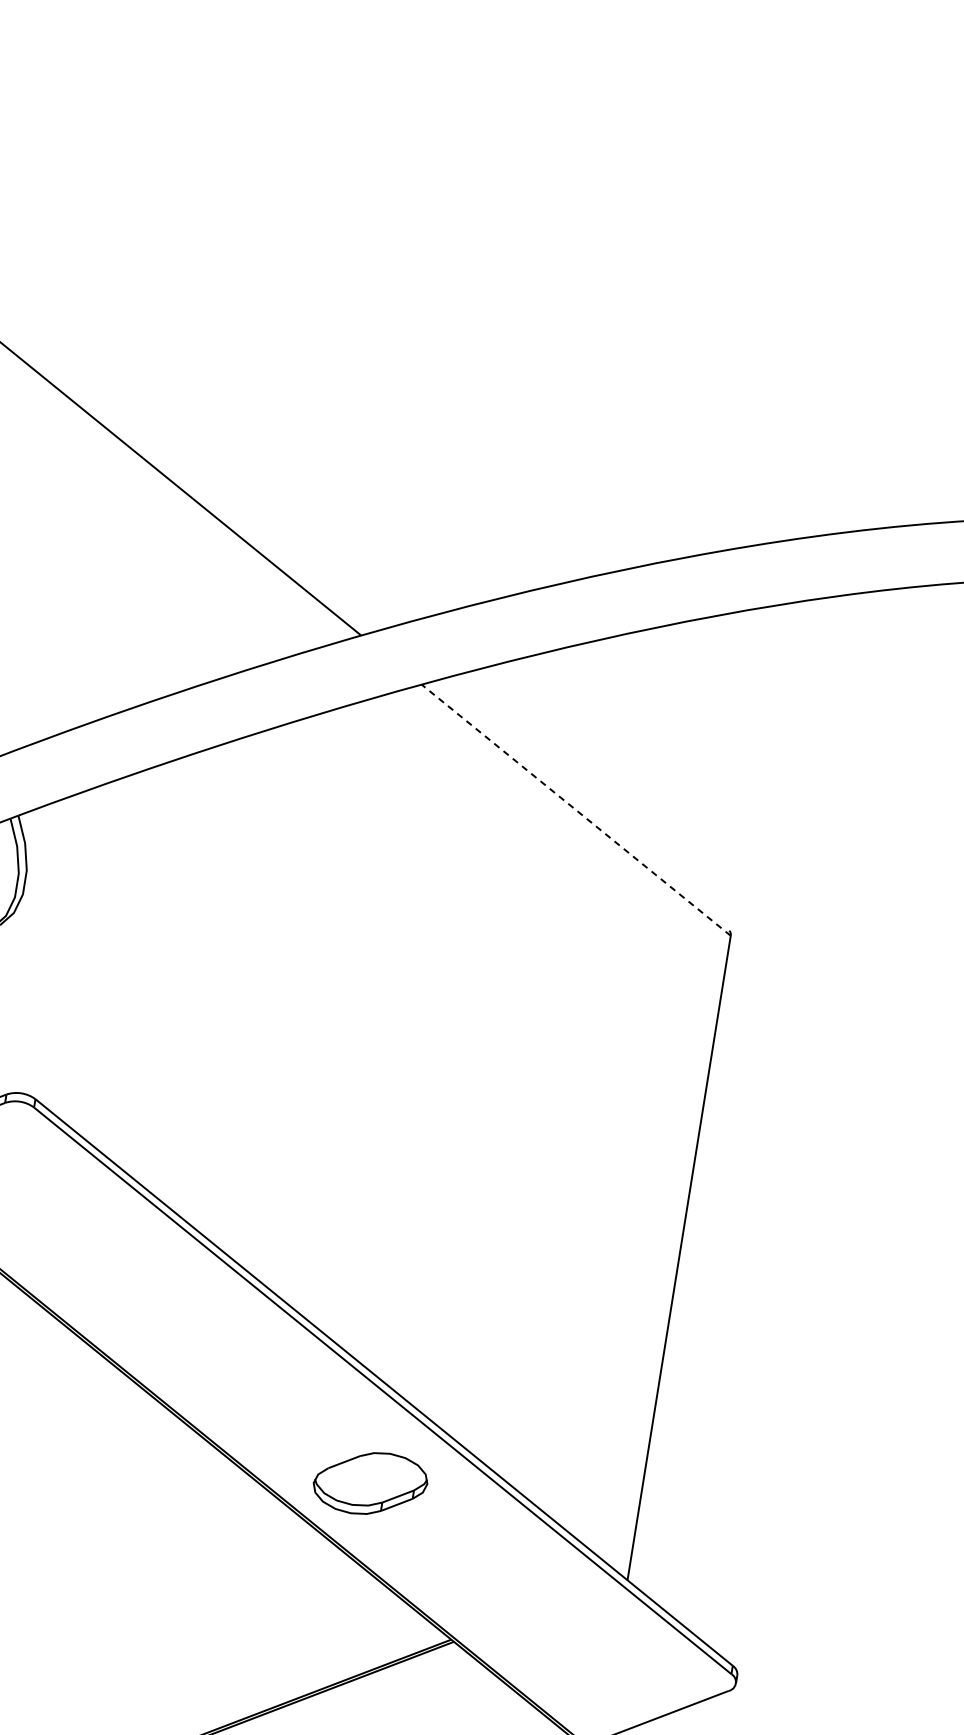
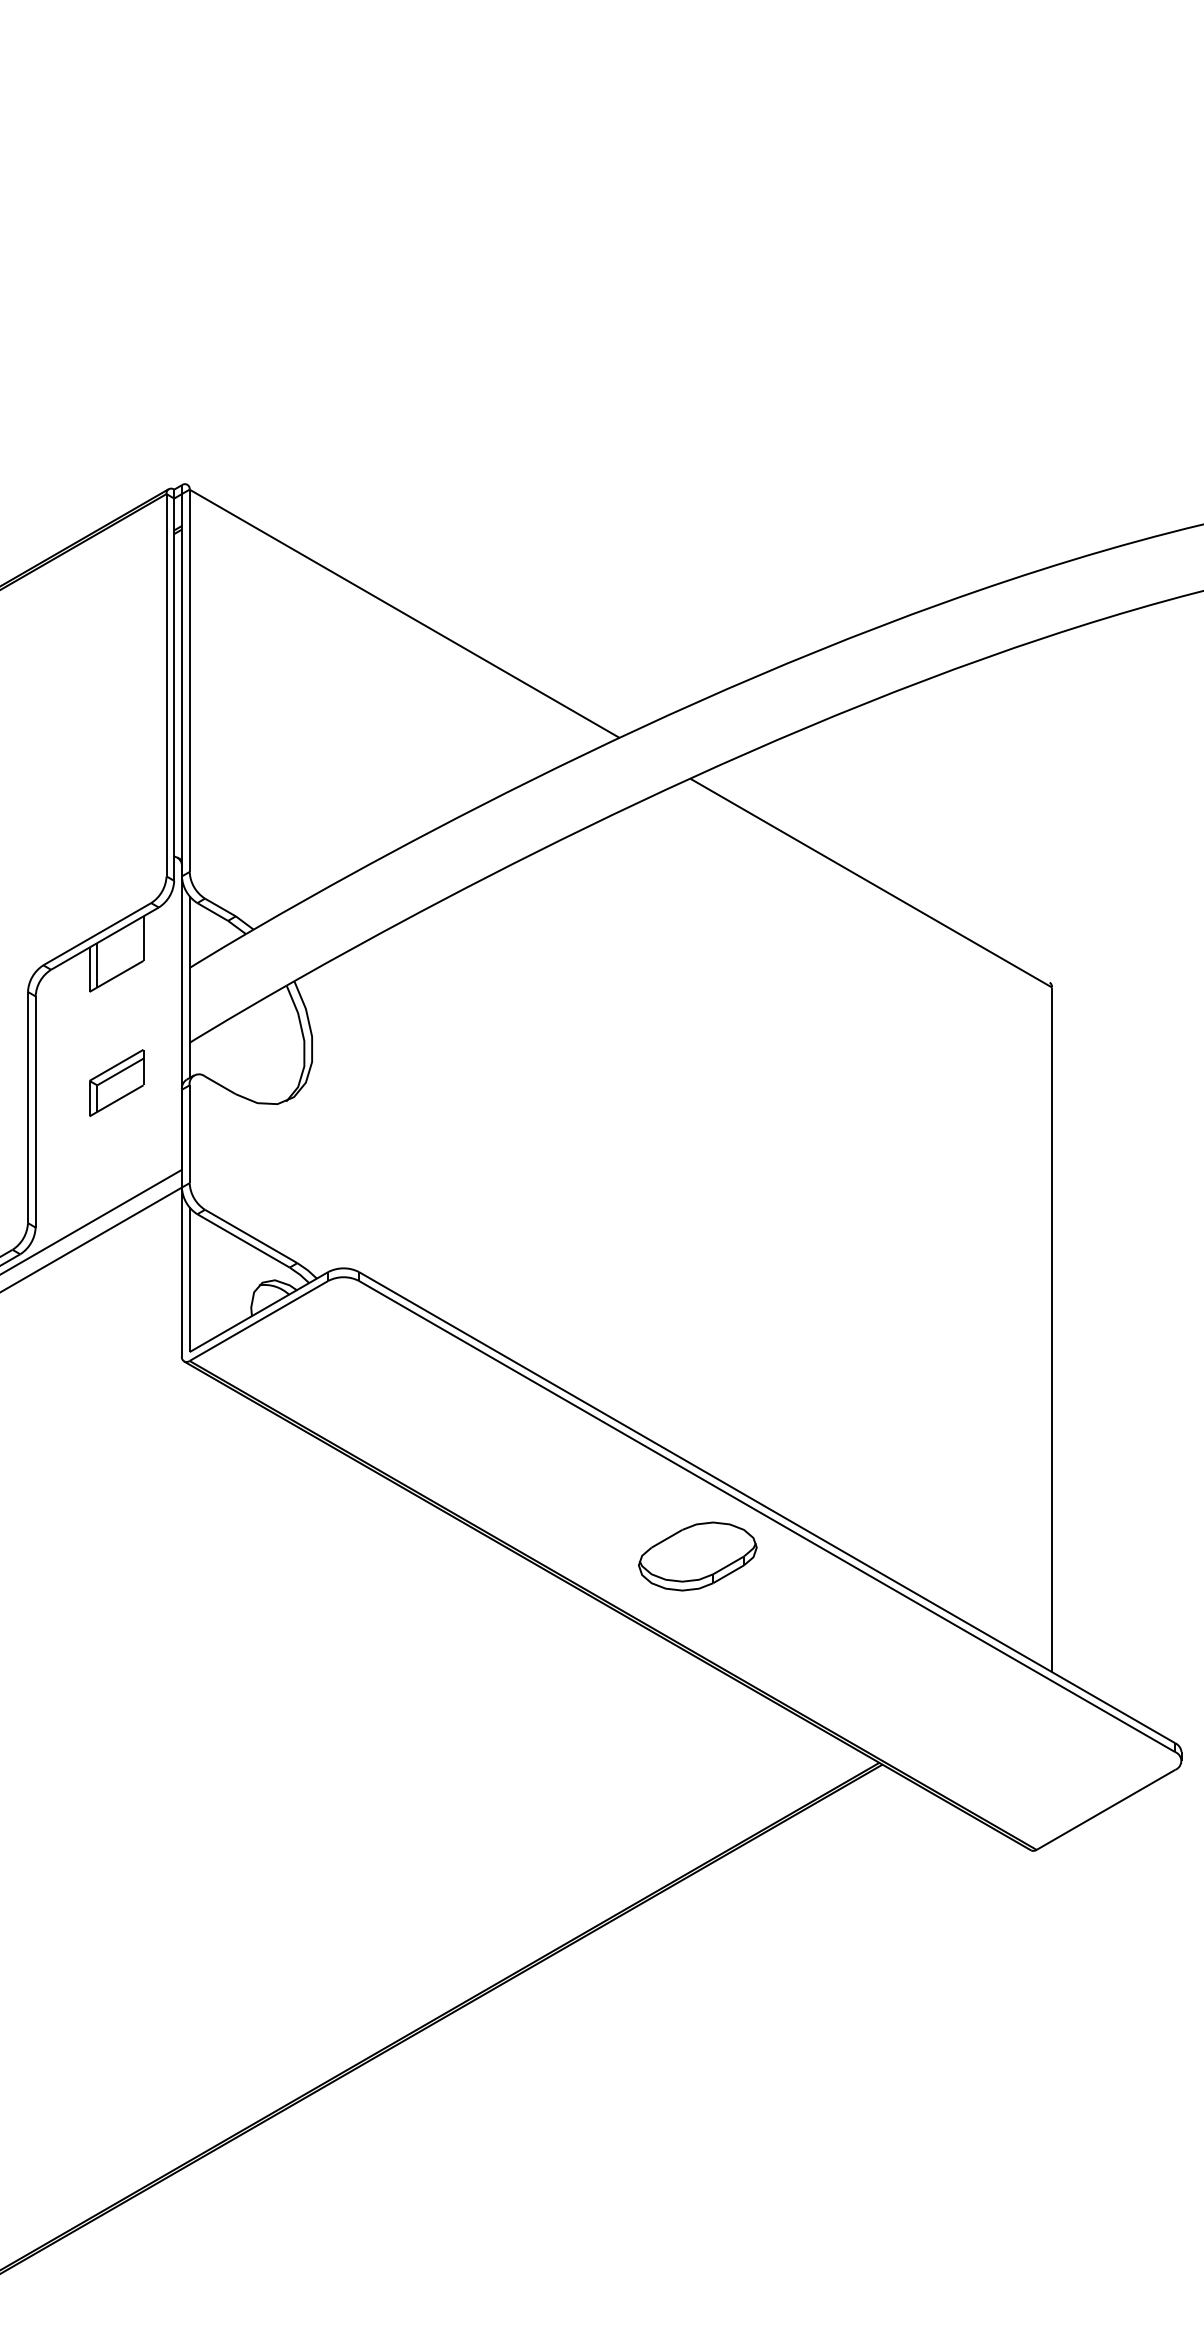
line: (576, 810) -> (871, 883), dashed -> solid
part: (370, 1483) -> (697, 1556), moved

